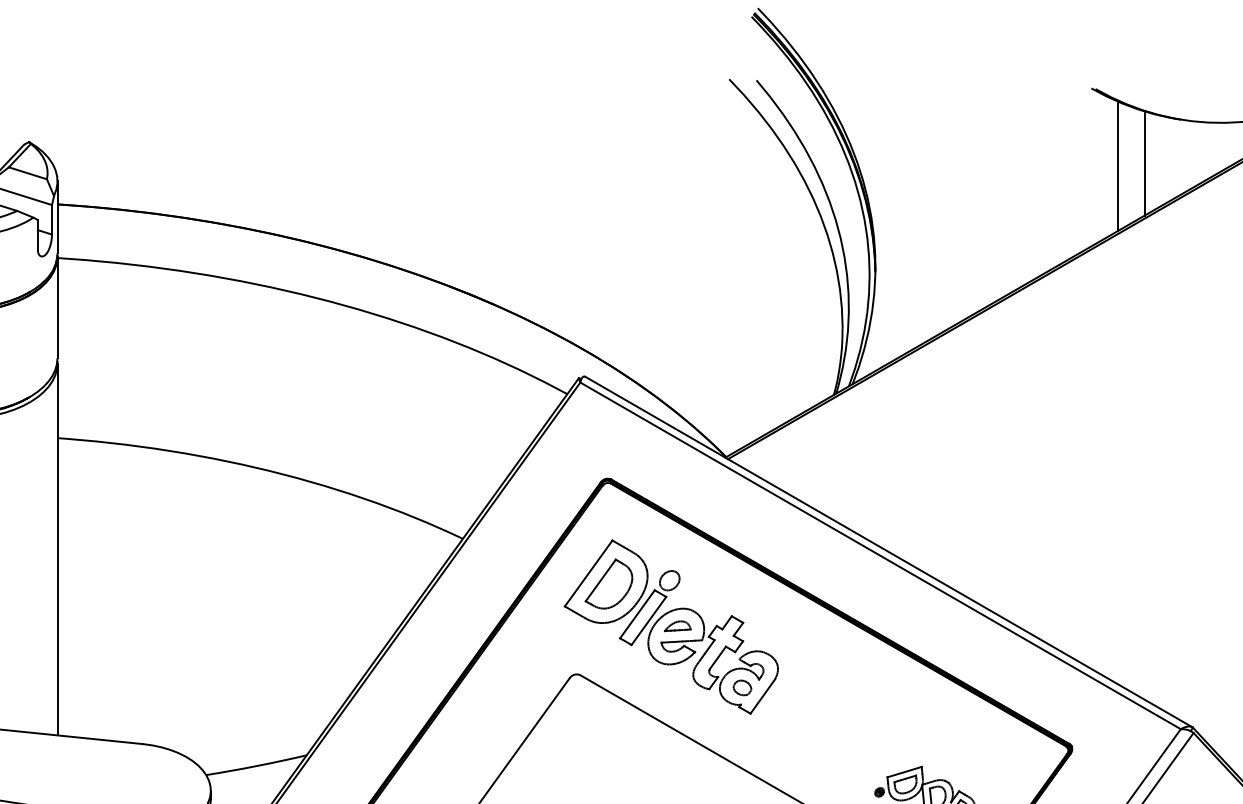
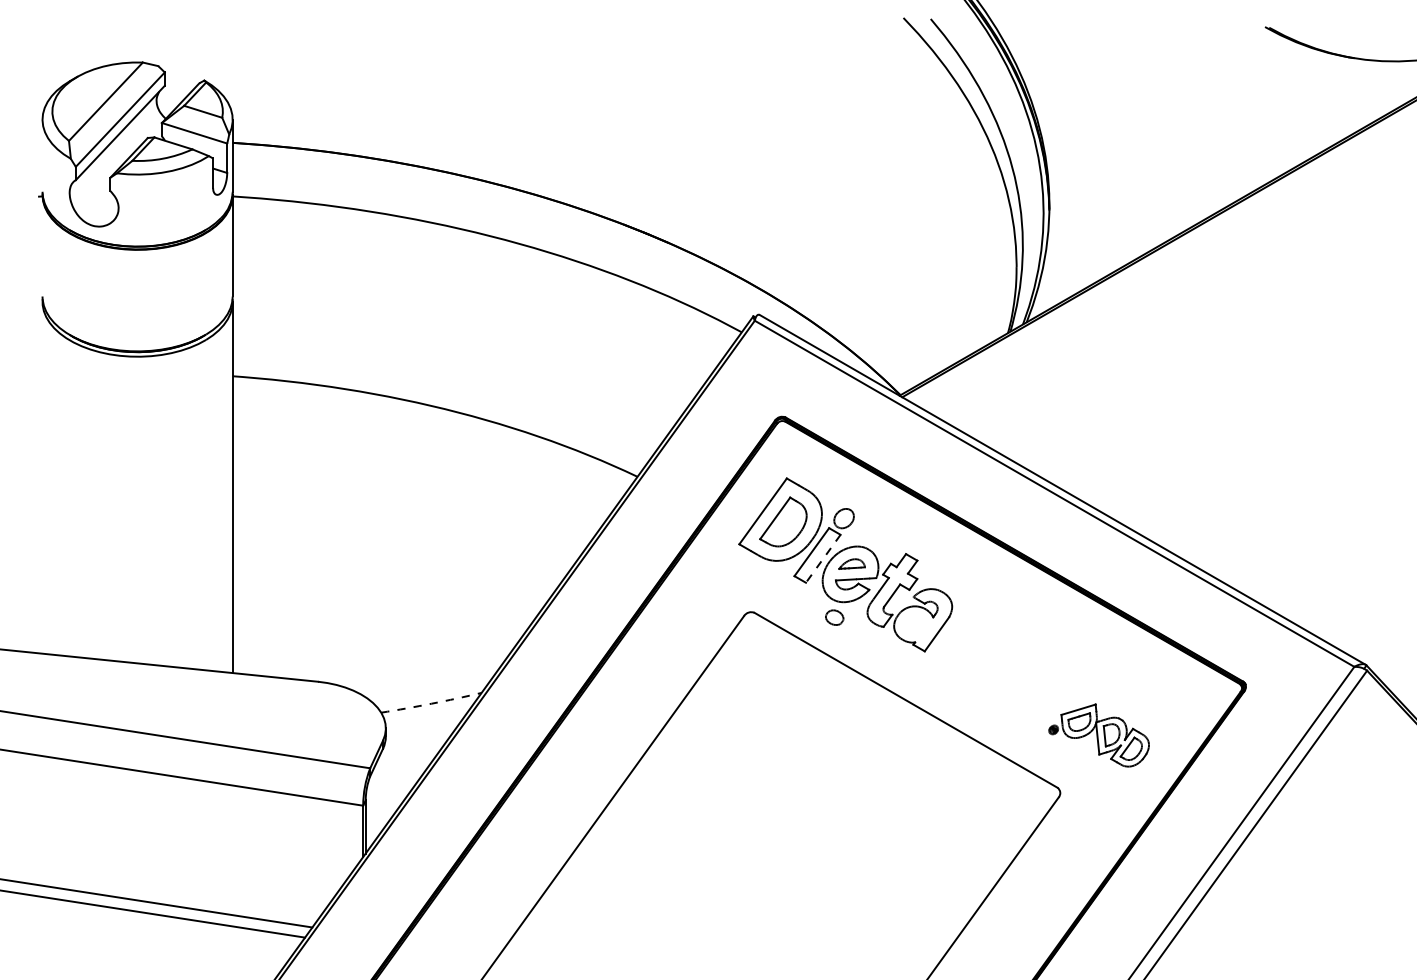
line: (1144, 162) -> (1318, 101), removed
line: (1117, 165) -> (1291, 104), removed
line: (649, 620) -> (823, 558), solid -> dashed
part: (742, 687) -> (834, 617), moved
arc: (256, 765) -> (431, 703), solid -> dashed

